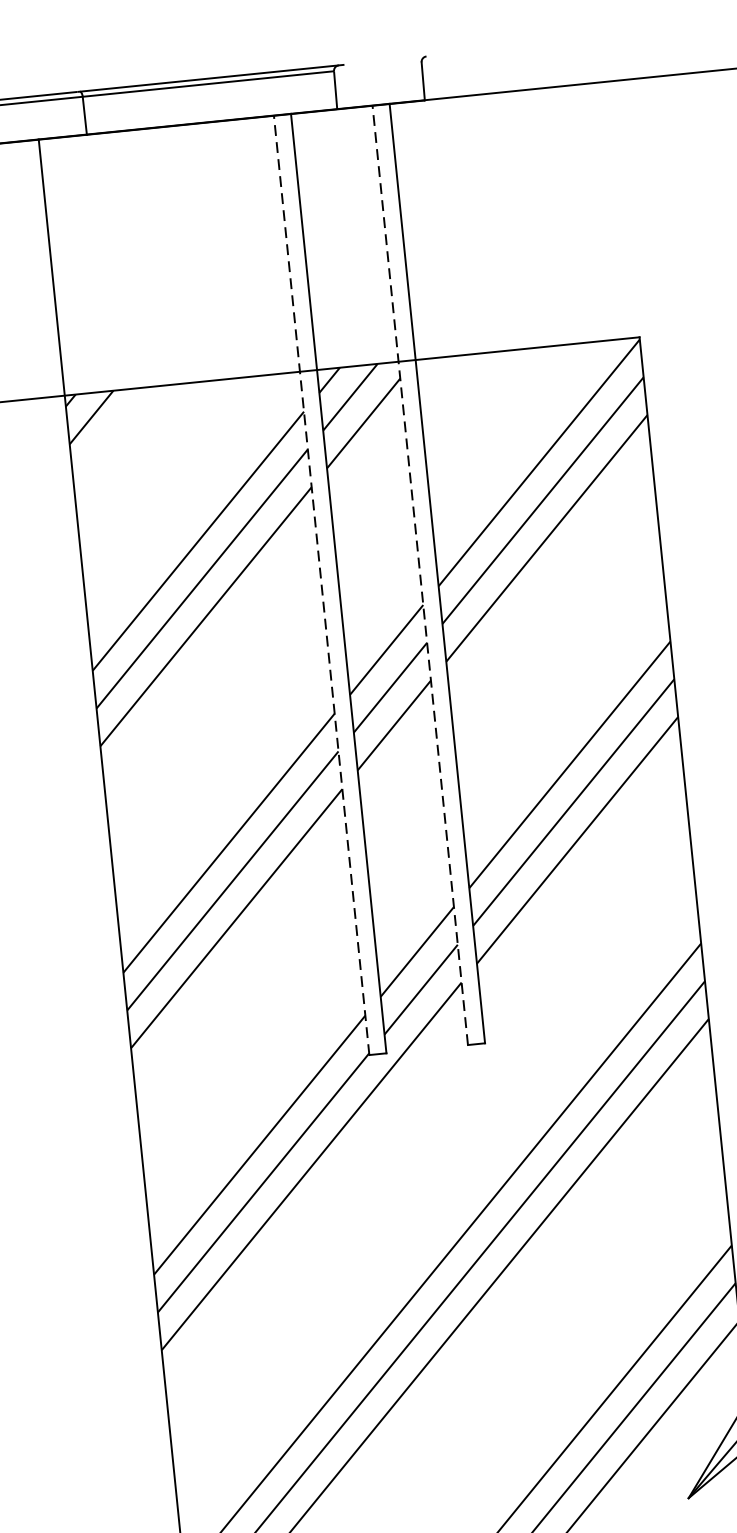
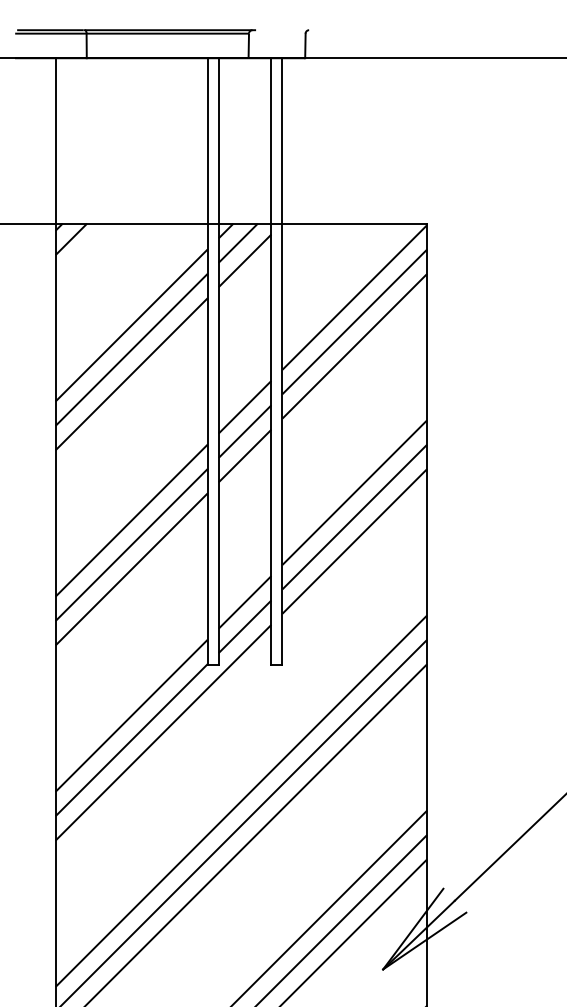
line: (420, 575) -> (271, 361), dashed -> solid
line: (321, 585) -> (207, 361), dashed -> solid

